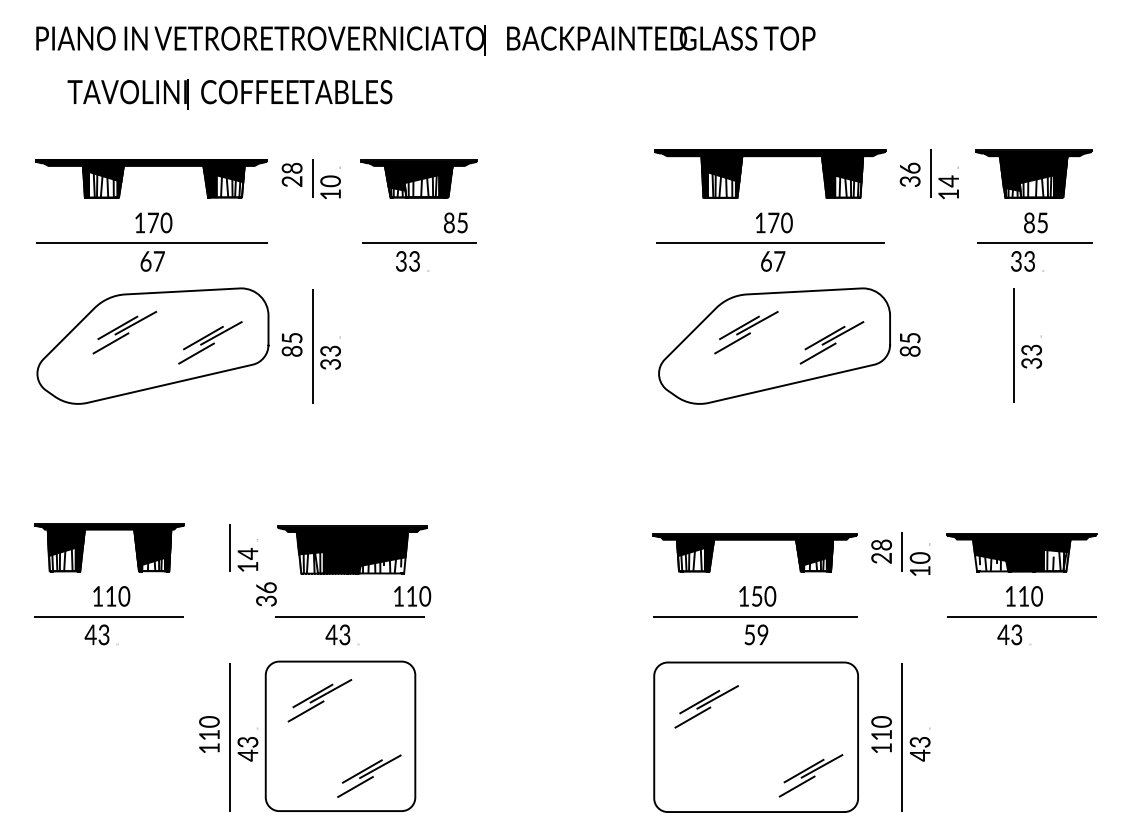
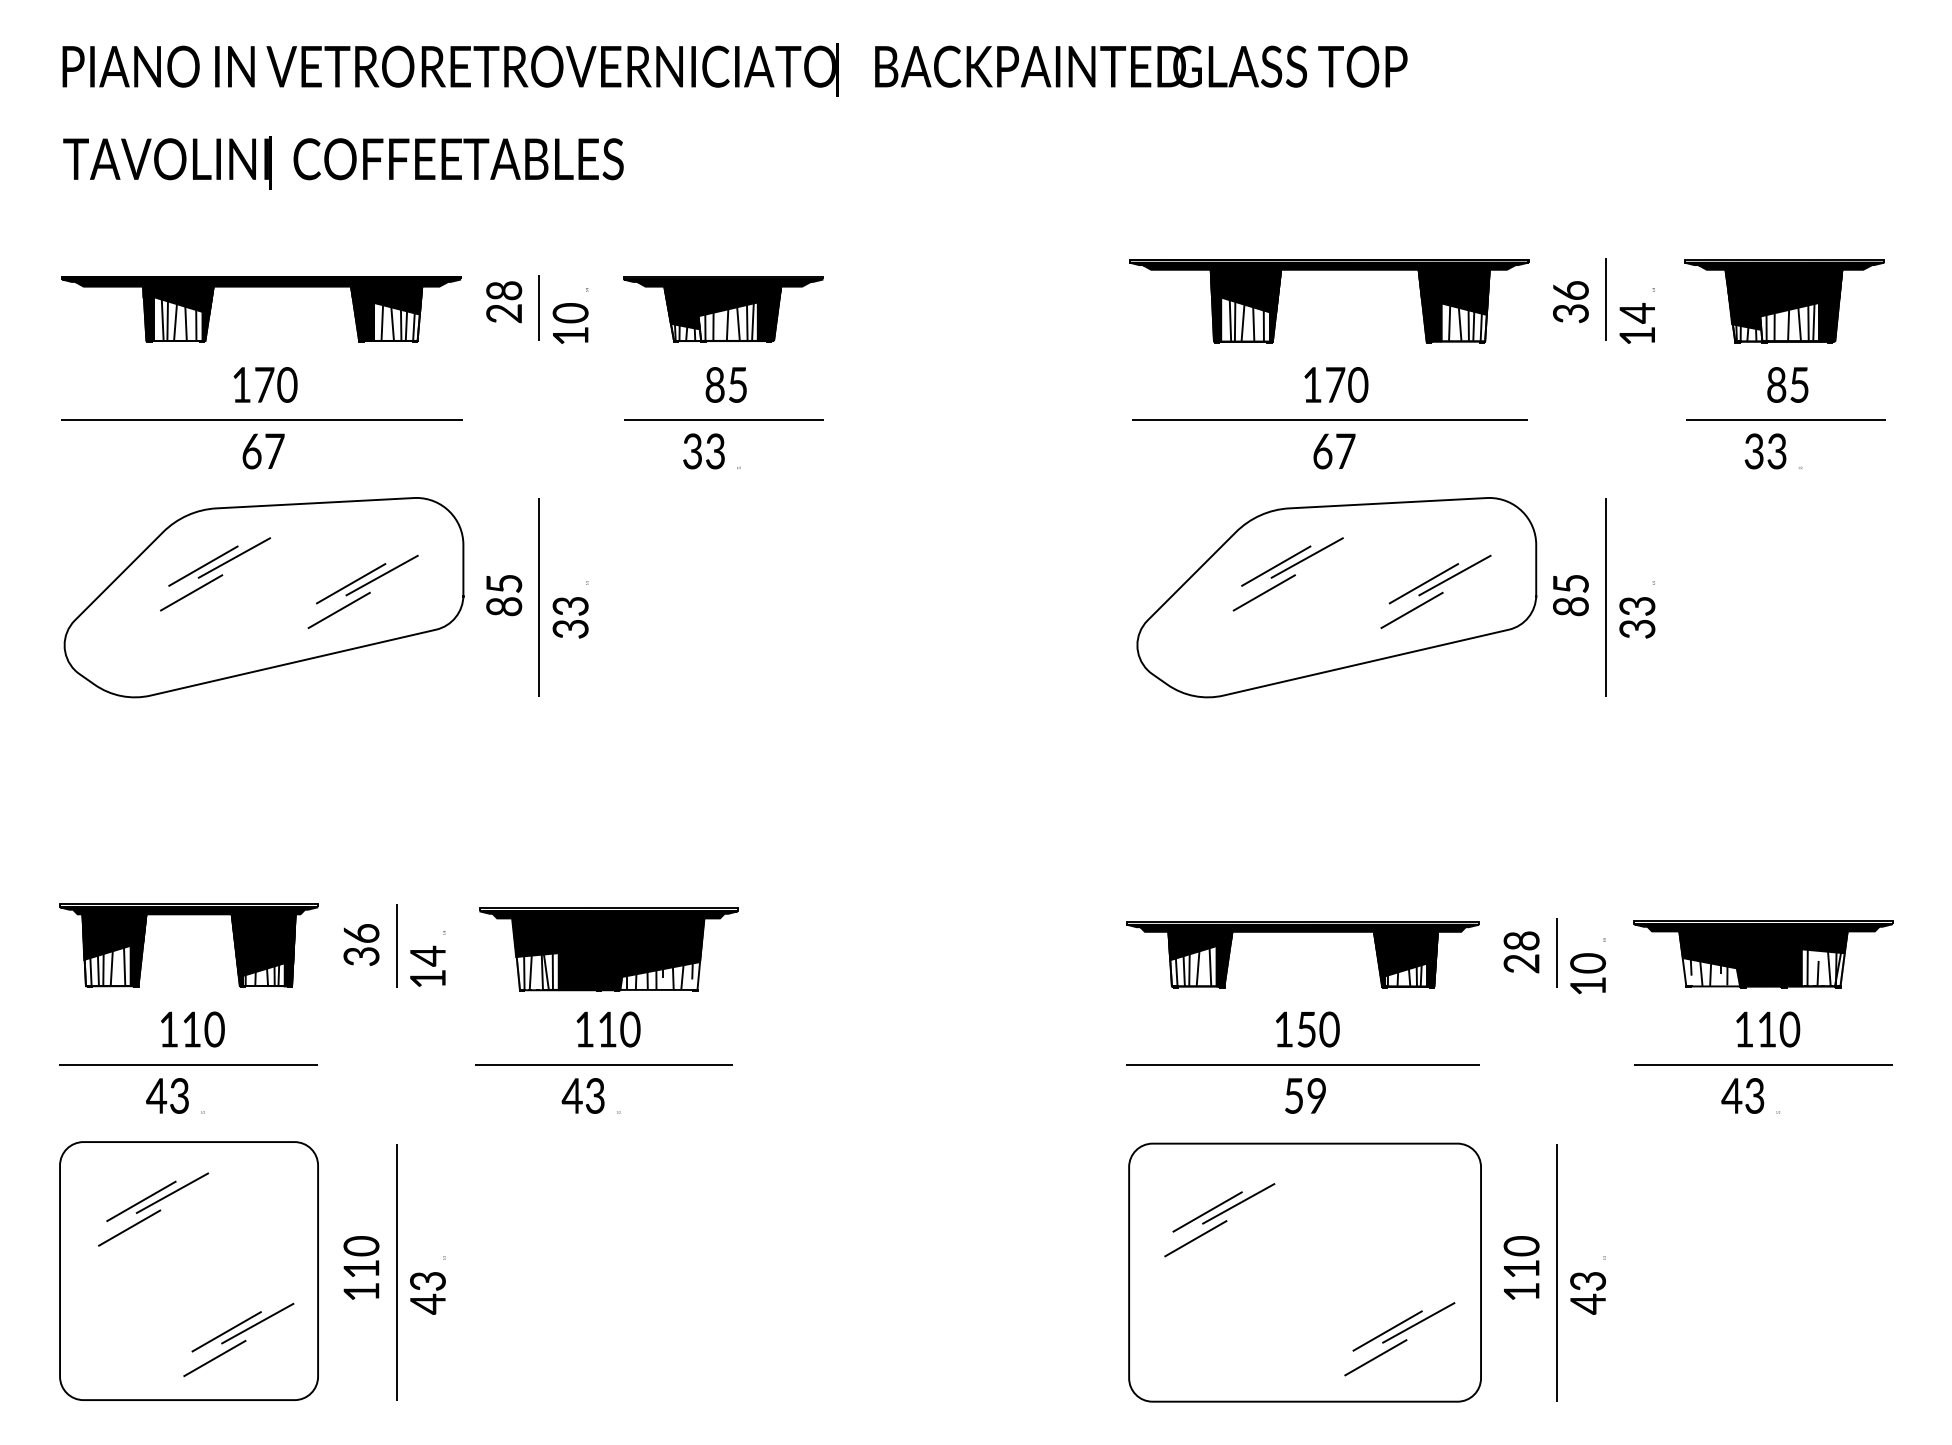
text: (229, 94) -> (342, 163), moved
text: (455, 222) -> (725, 384), moved
part: (1027, 345) -> (1630, 598), moved
text: (266, 594) -> (361, 945), moved
text: (412, 596) -> (608, 1029), moved
part: (340, 735) -> (188, 1269), moved

